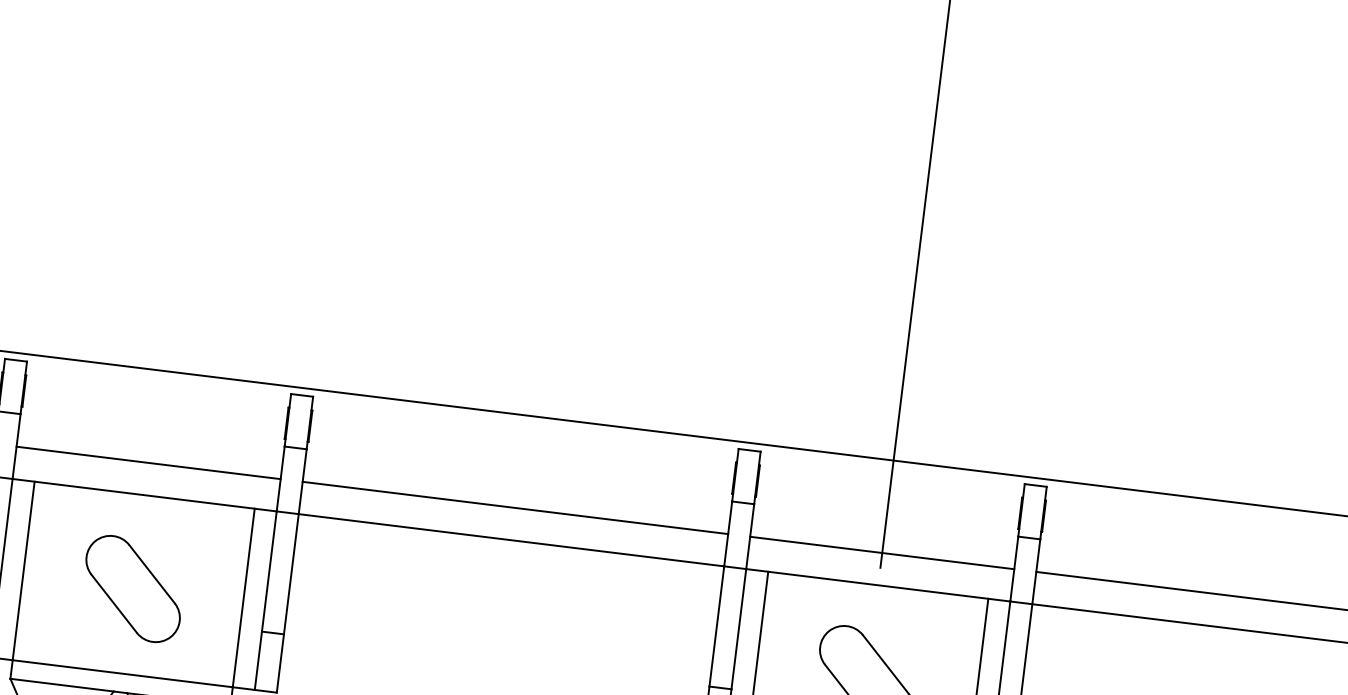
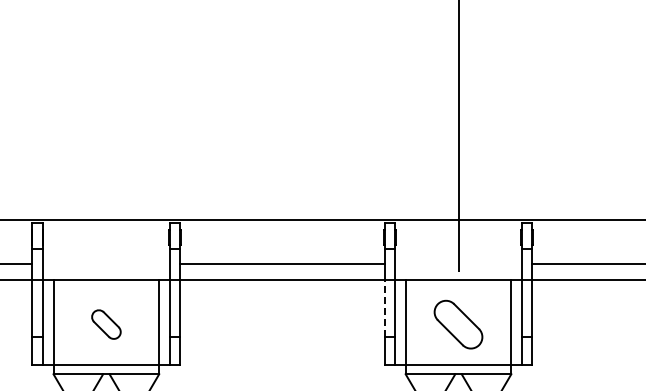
line: (148, 463) -> (106, 264), removed
line: (882, 553) -> (458, 264), removed
part: (133, 588) -> (106, 324), size x0.6
line: (716, 626) -> (384, 308), solid -> dashed

